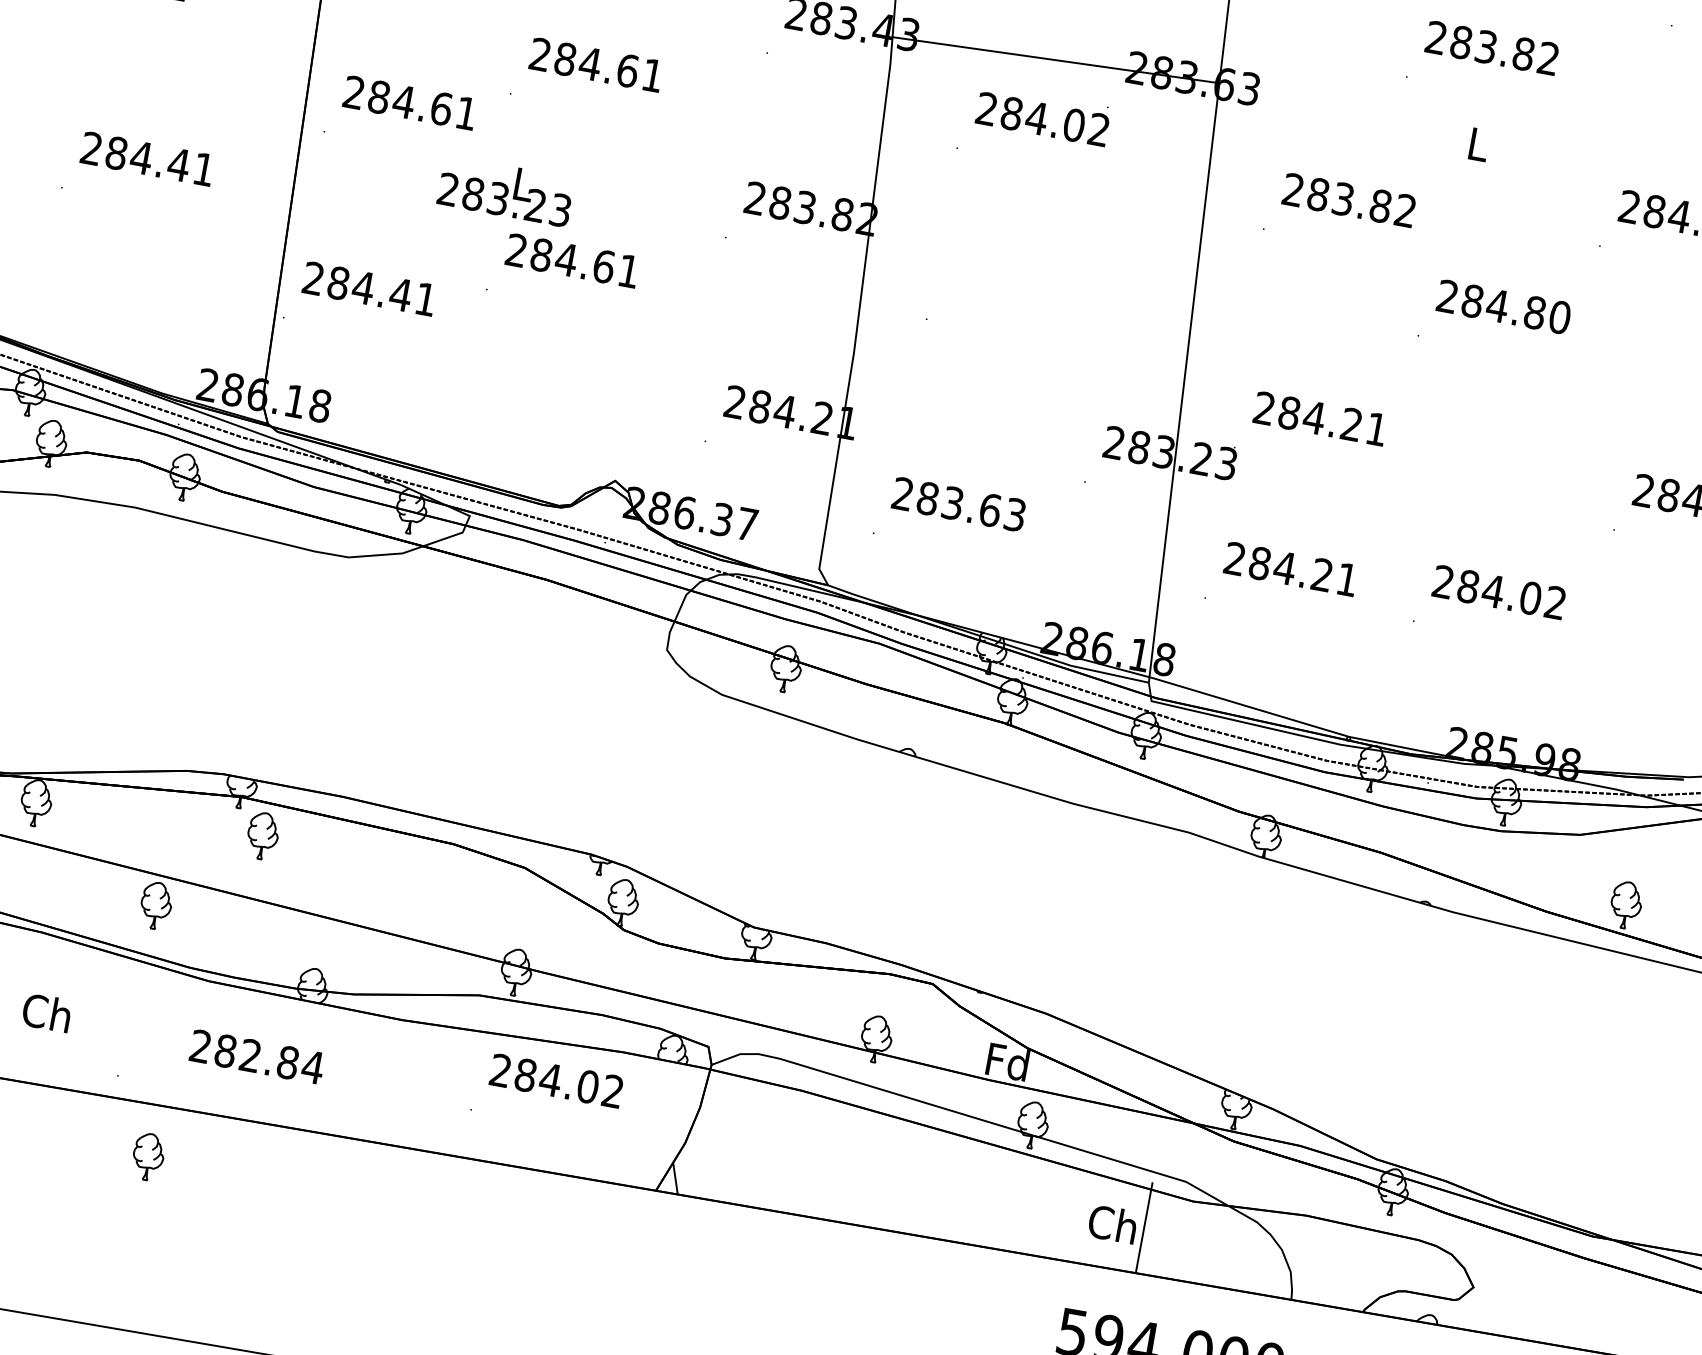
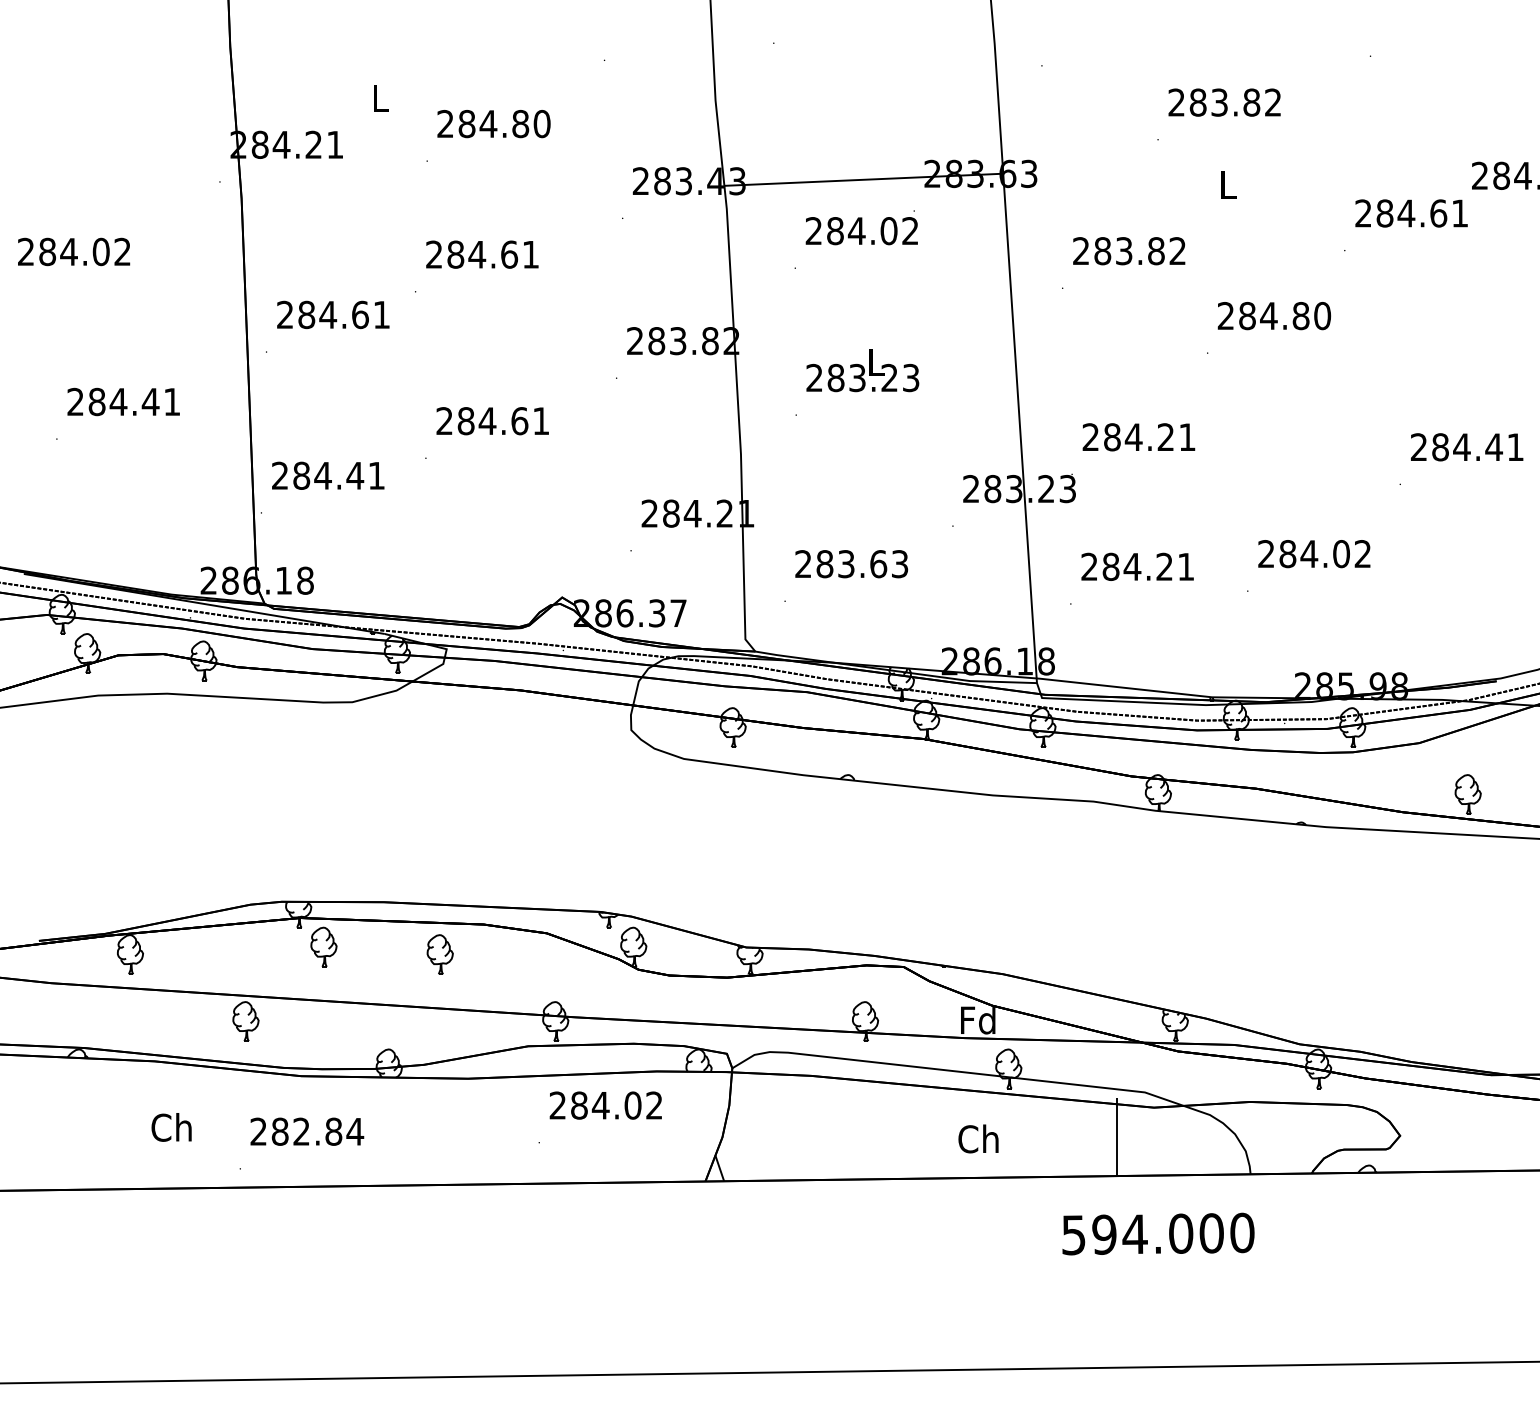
text: (505, 191) -> (862, 370), moved
text: (257, 1056) -> (307, 1131), moved
part: (147, 1156) -> (439, 954), moved
text: (1112, 1223) -> (978, 1138), moved

